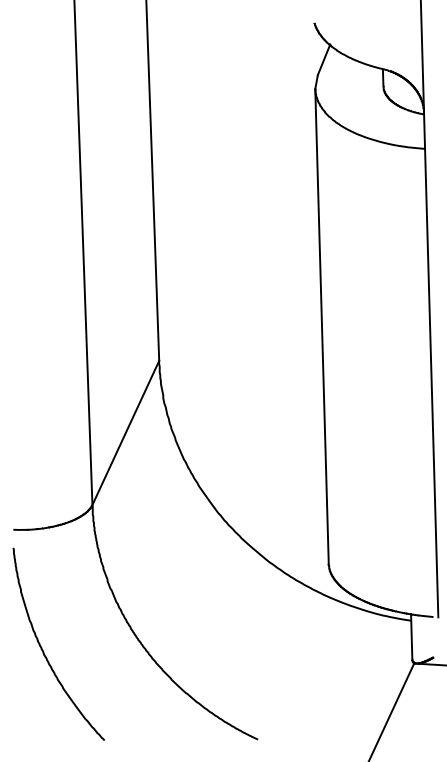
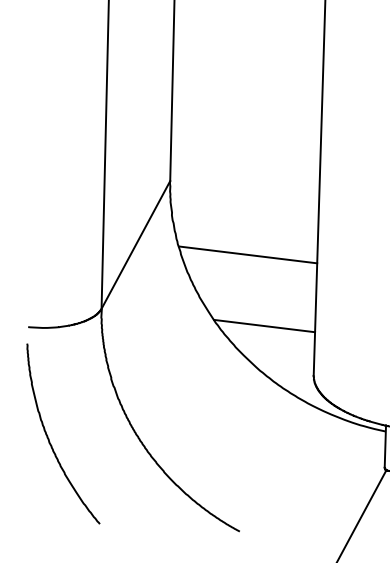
line: (249, 436) -> (248, 254), added
line: (271, 512) -> (264, 325), added

